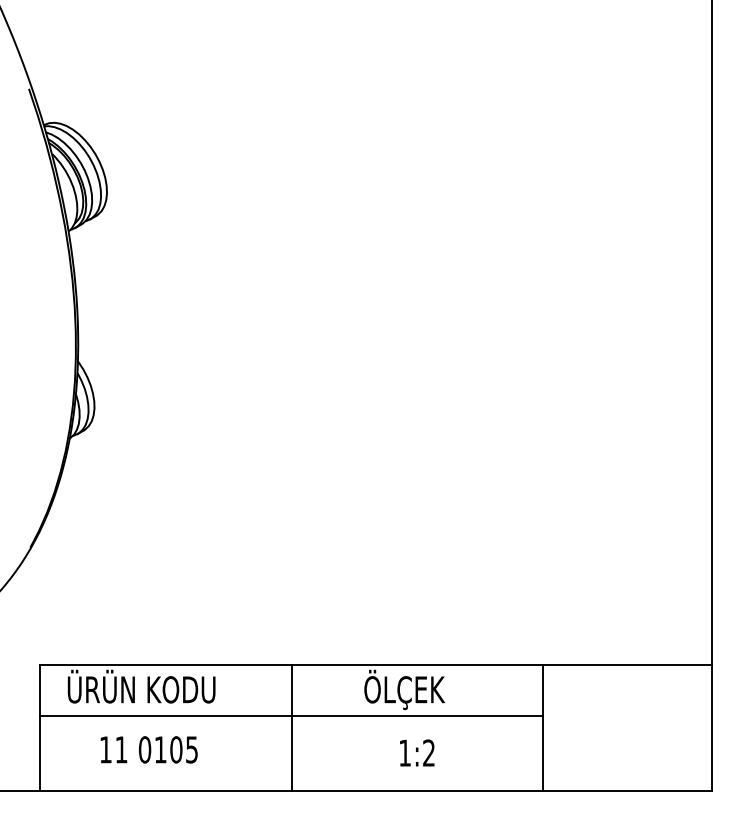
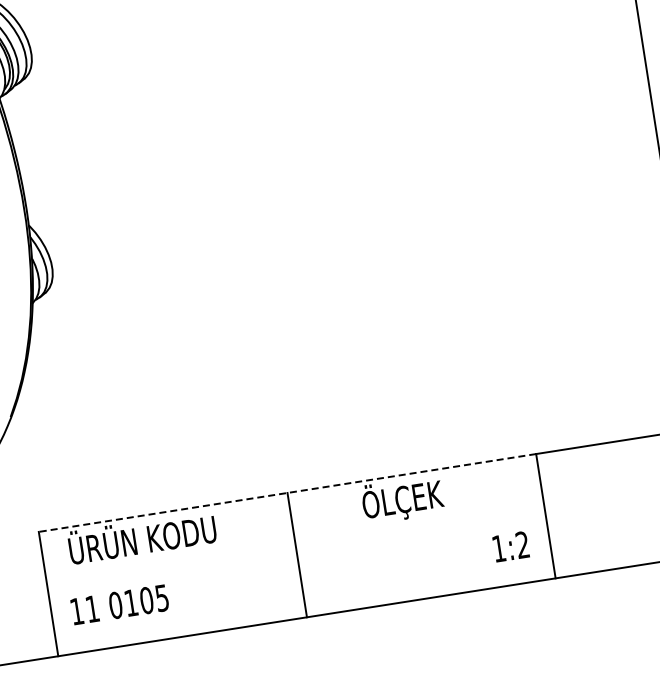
line: (291, 665) -> (287, 493), solid -> dashed
line: (291, 715) -> (294, 542), removed
text: (148, 749) -> (119, 604), moved
text: (417, 752) -> (511, 546), moved

